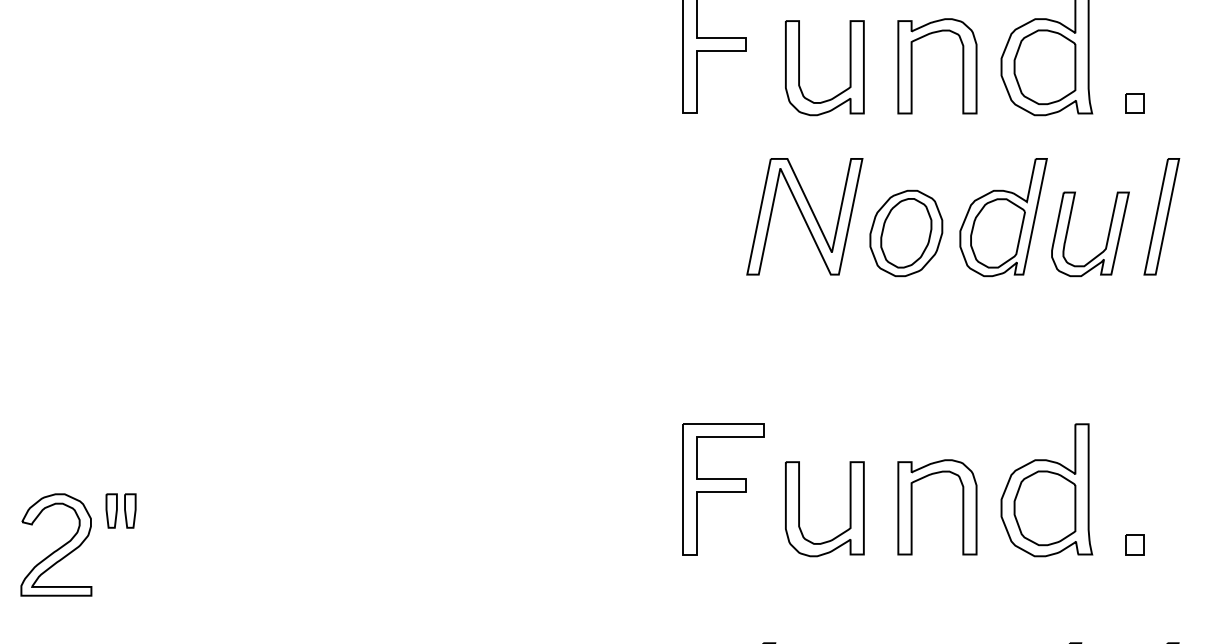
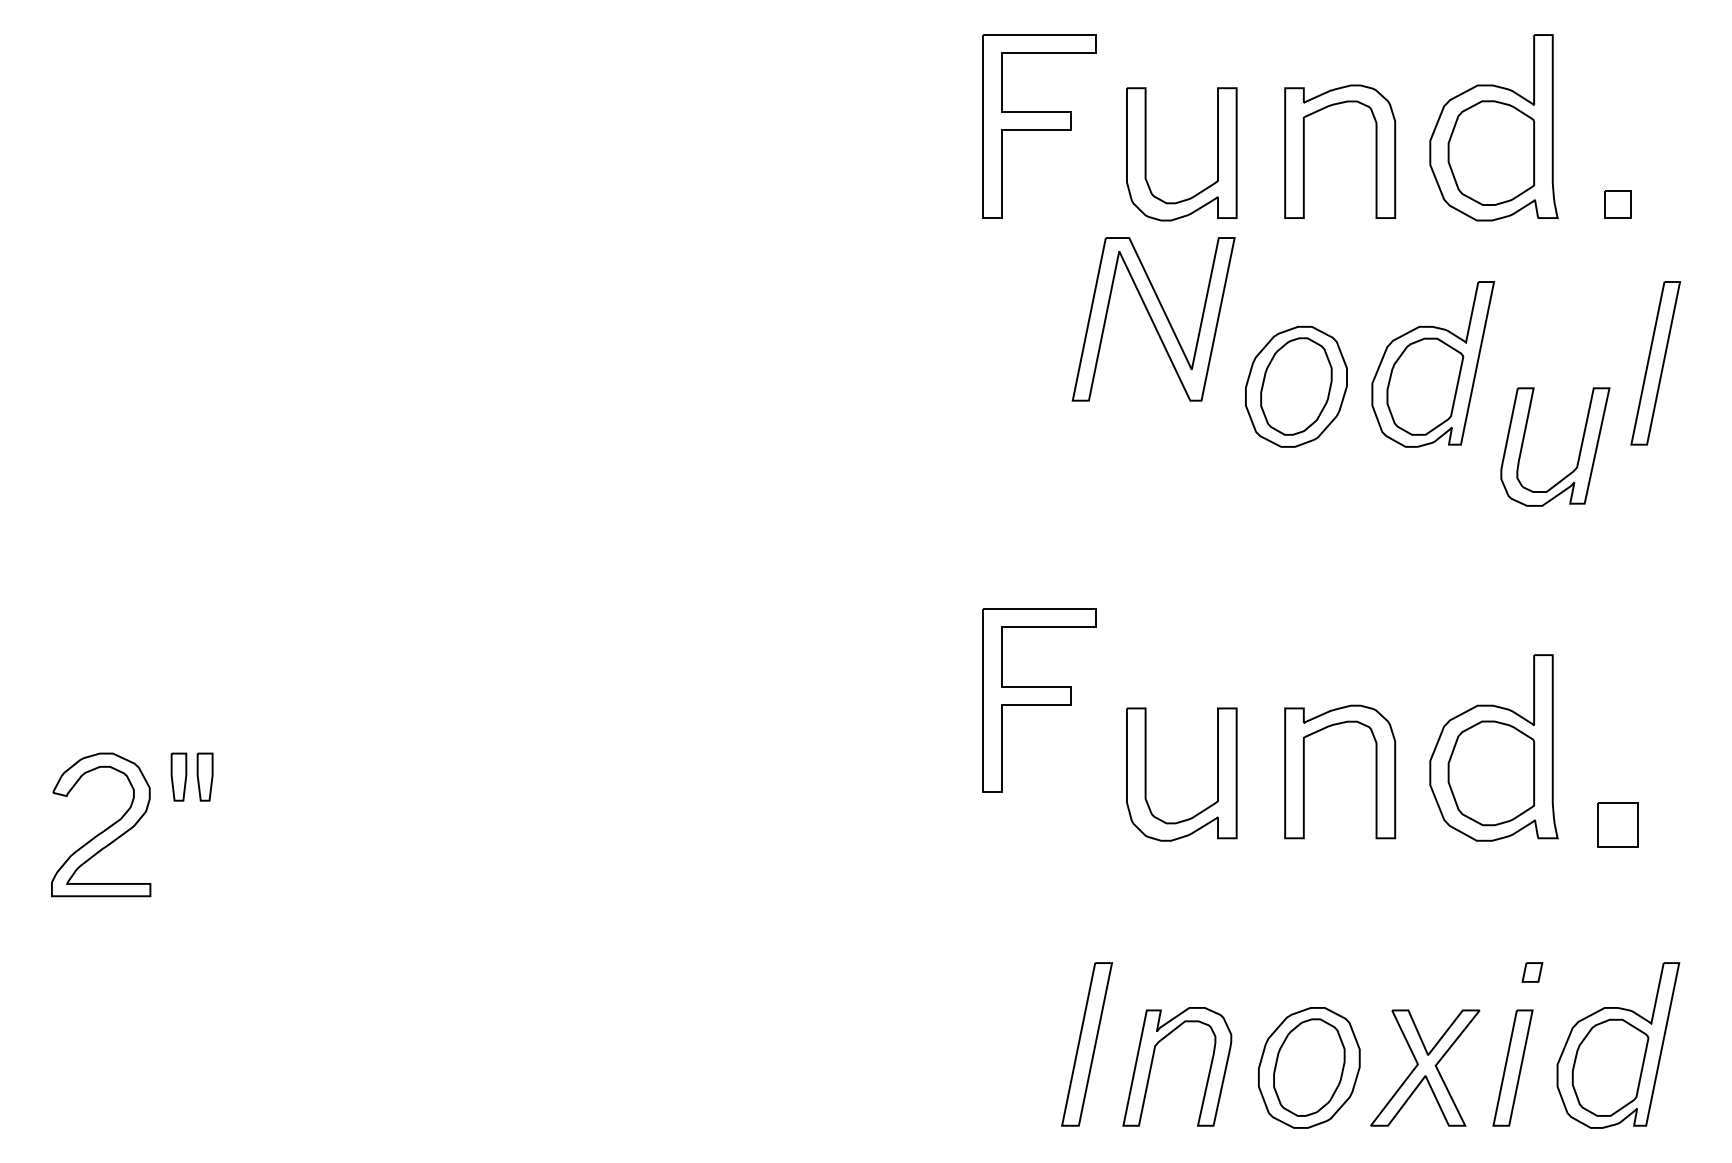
part: (804, 216) -> (1153, 319), moved
part: (1107, 236) -> (1579, 450), moved
part: (723, 489) -> (1039, 700), moved
part: (1134, 544) -> (1617, 824), size x1.6

